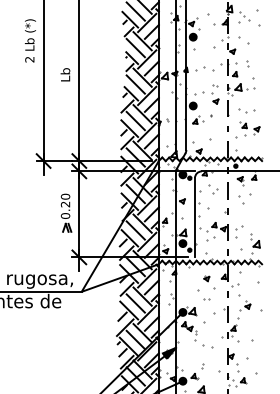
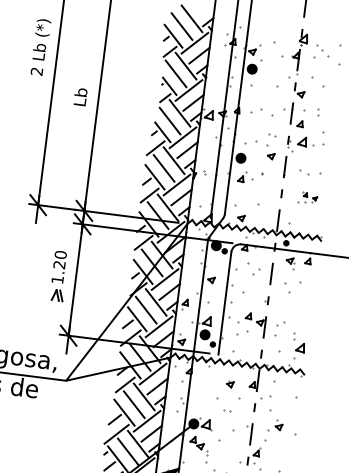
part: (247, 129) -> (307, 197), size x0.6
text: (65, 215) -> (57, 279), 0.20 -> 1.20

